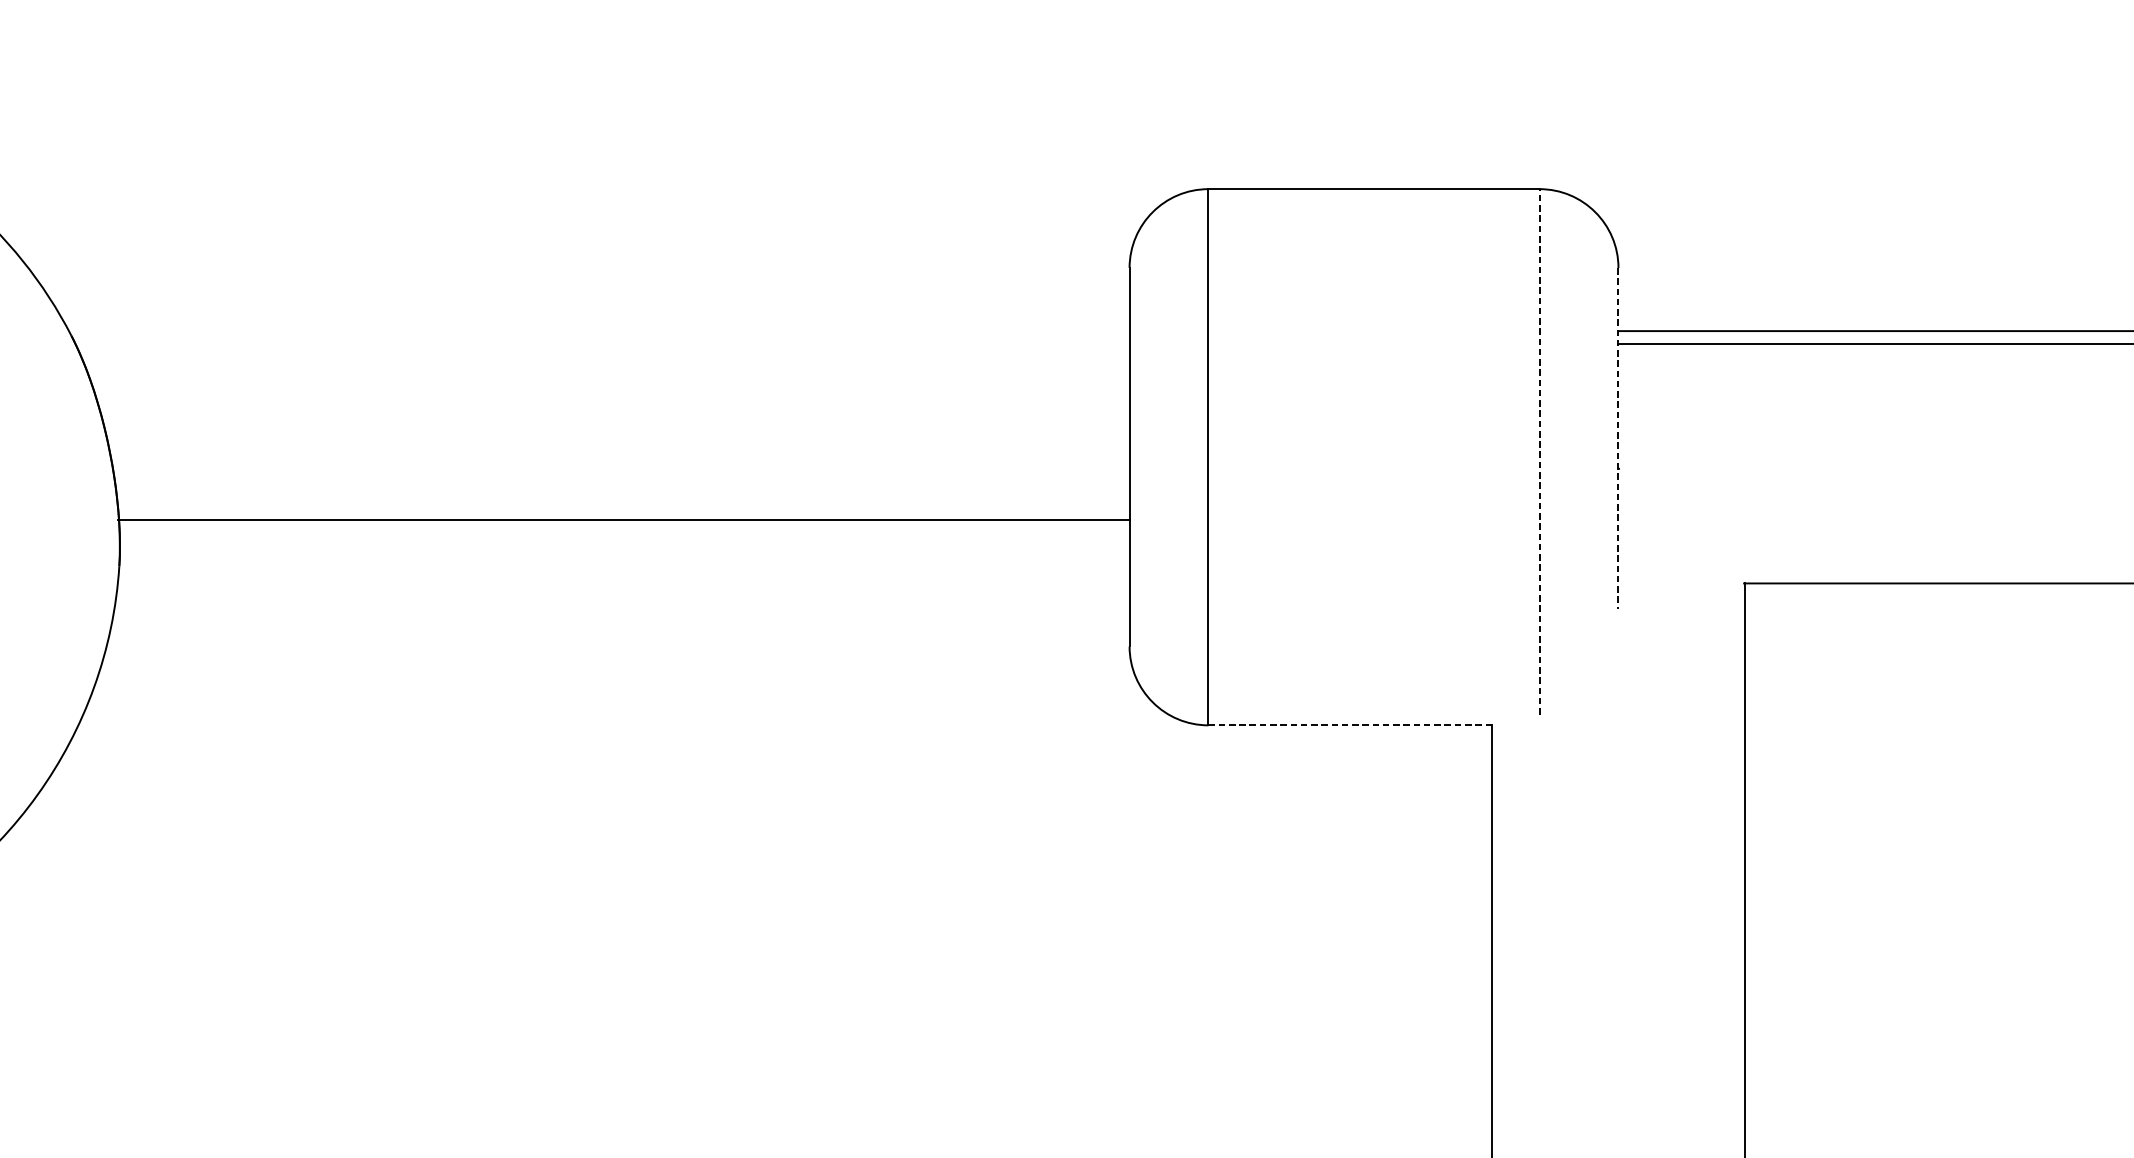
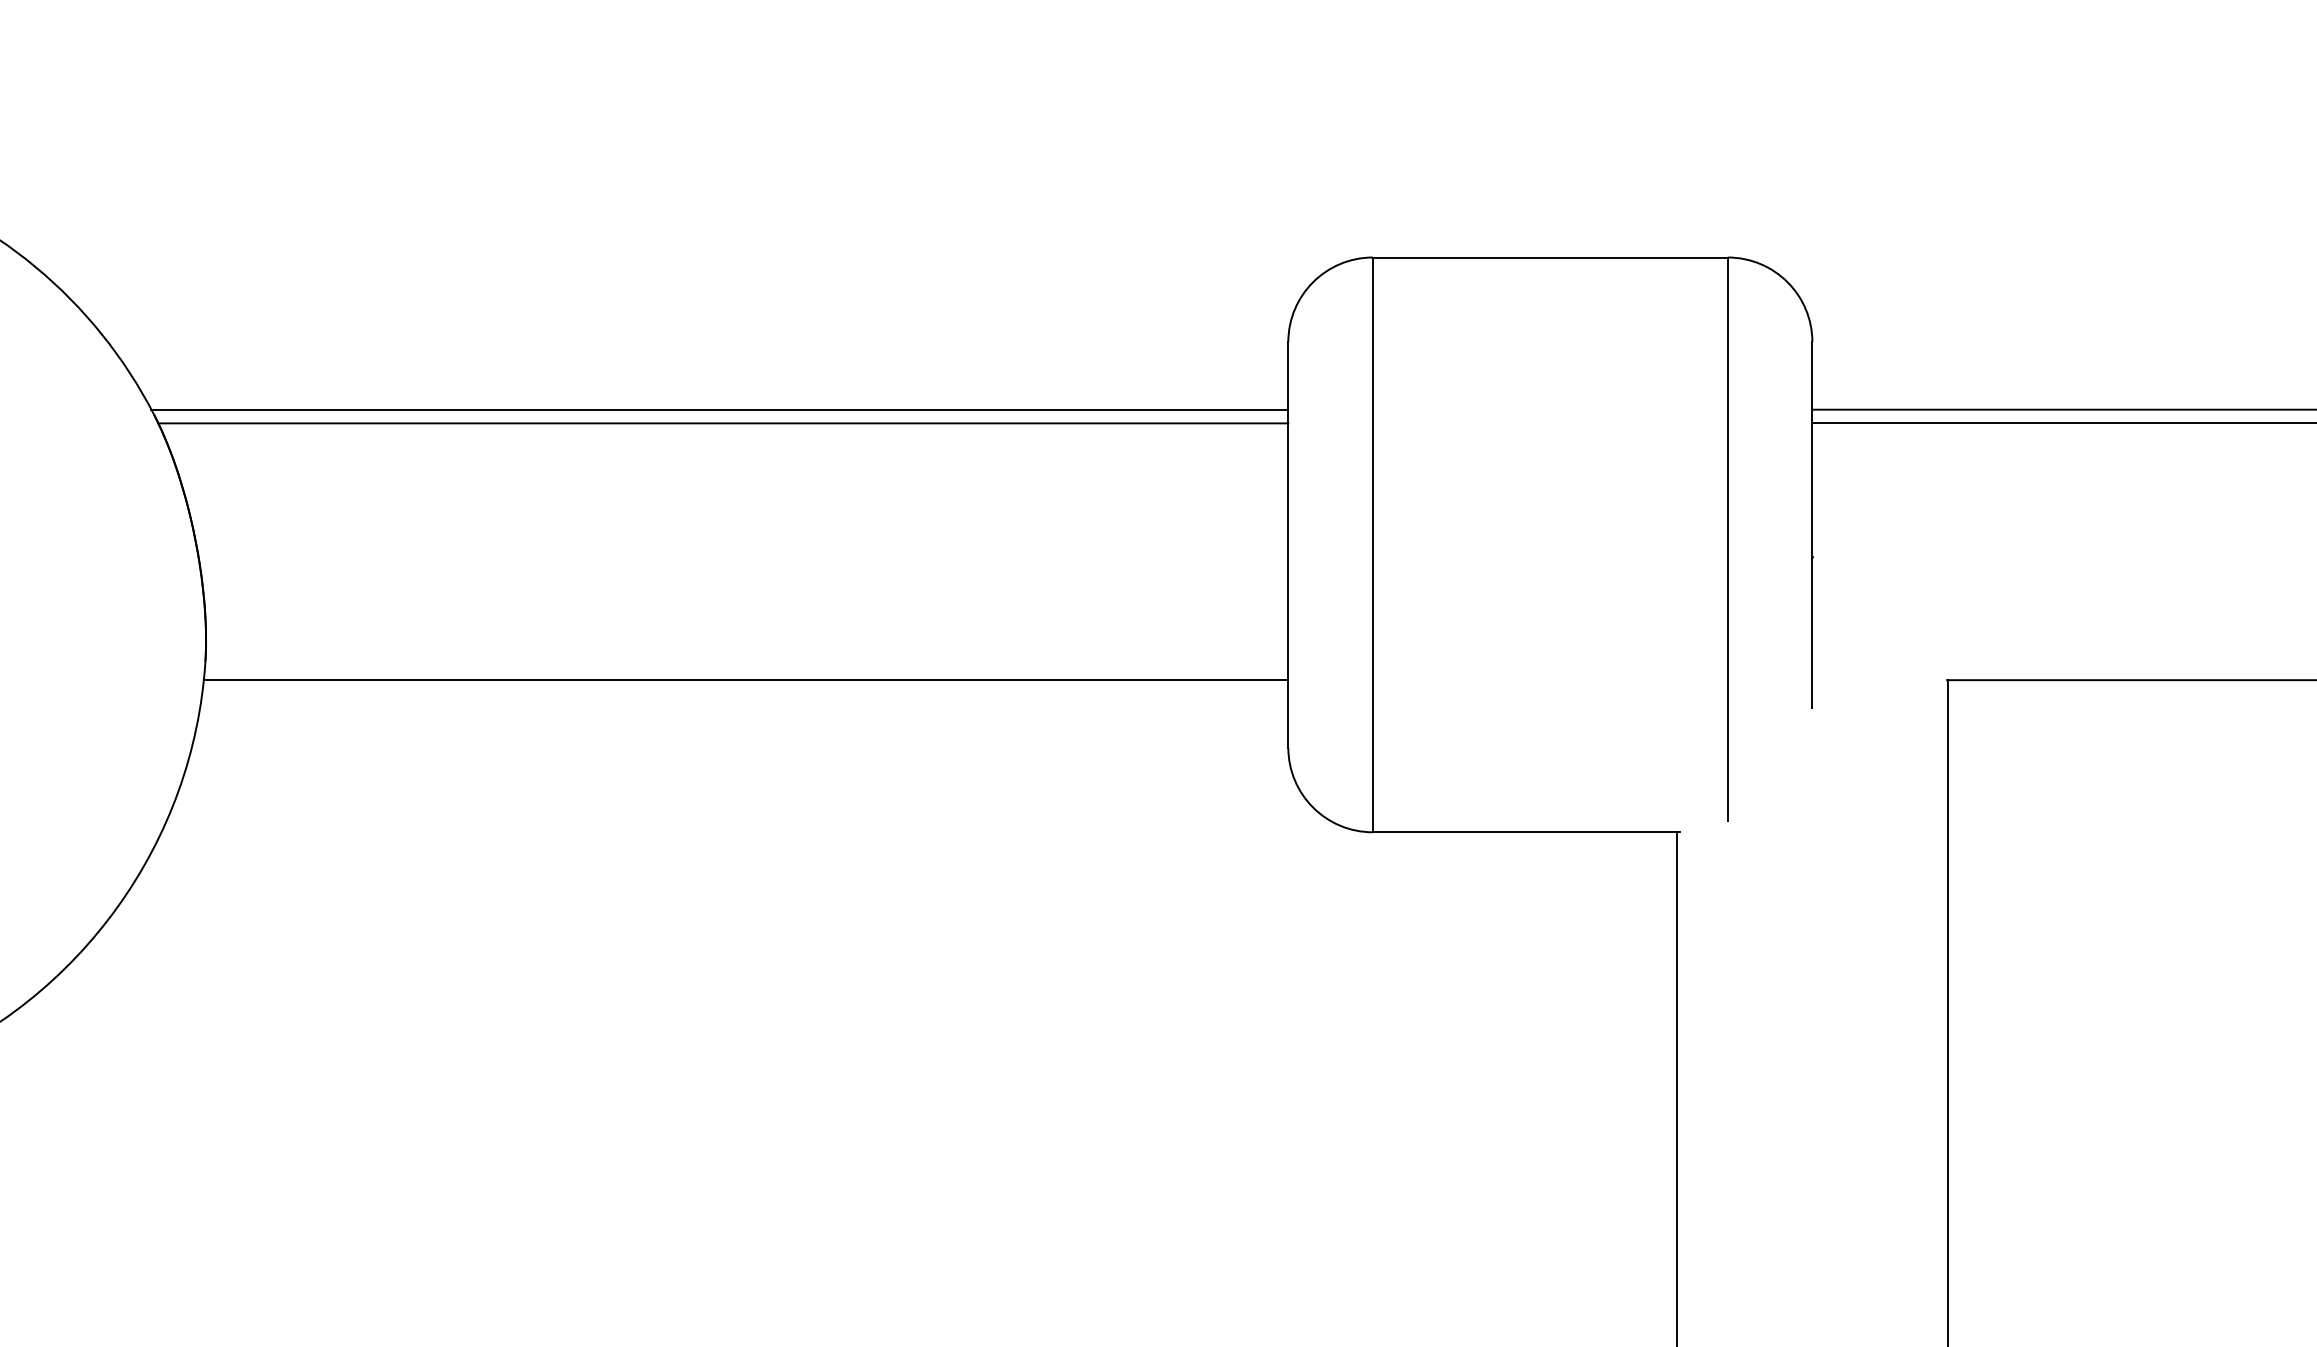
line: (598, 330) -> (719, 409), added
line: (602, 343) -> (723, 423), added
line: (1618, 438) -> (1812, 524), dashed -> solid
line: (1539, 452) -> (1727, 539), dashed -> solid
line: (623, 520) -> (745, 680), moved
line: (1351, 725) -> (1526, 832), dashed -> solid

